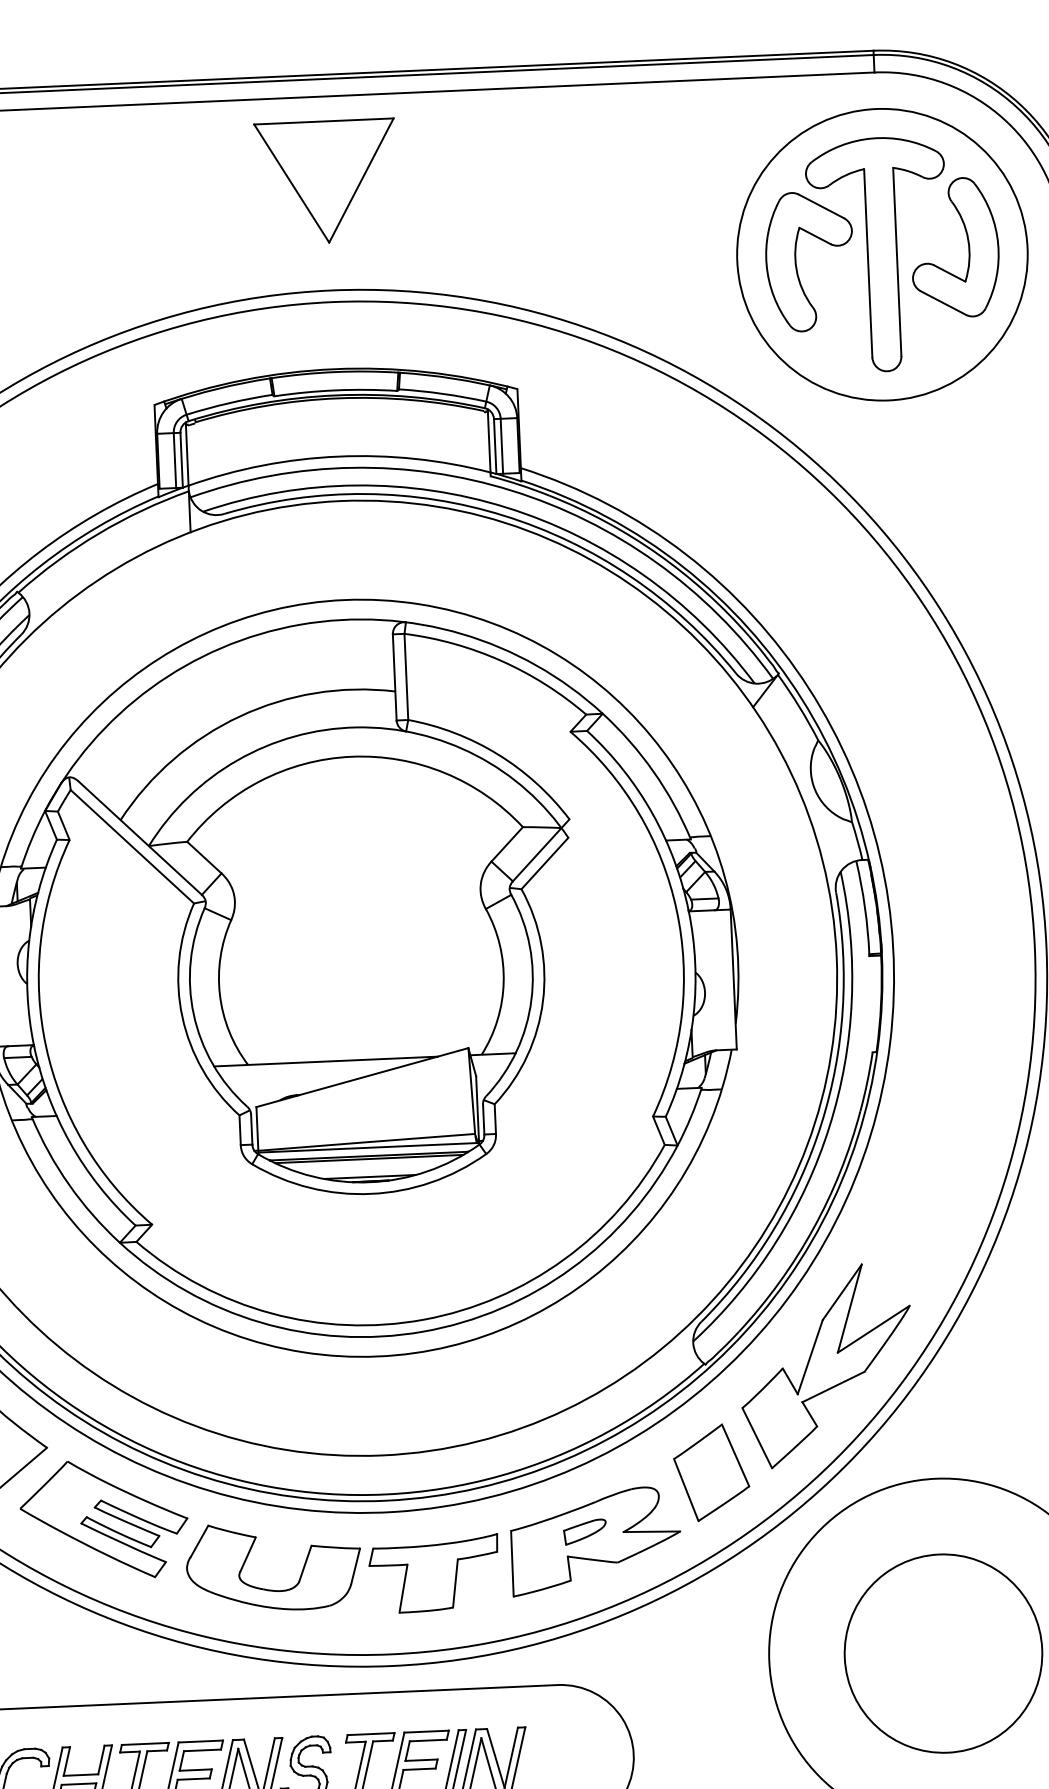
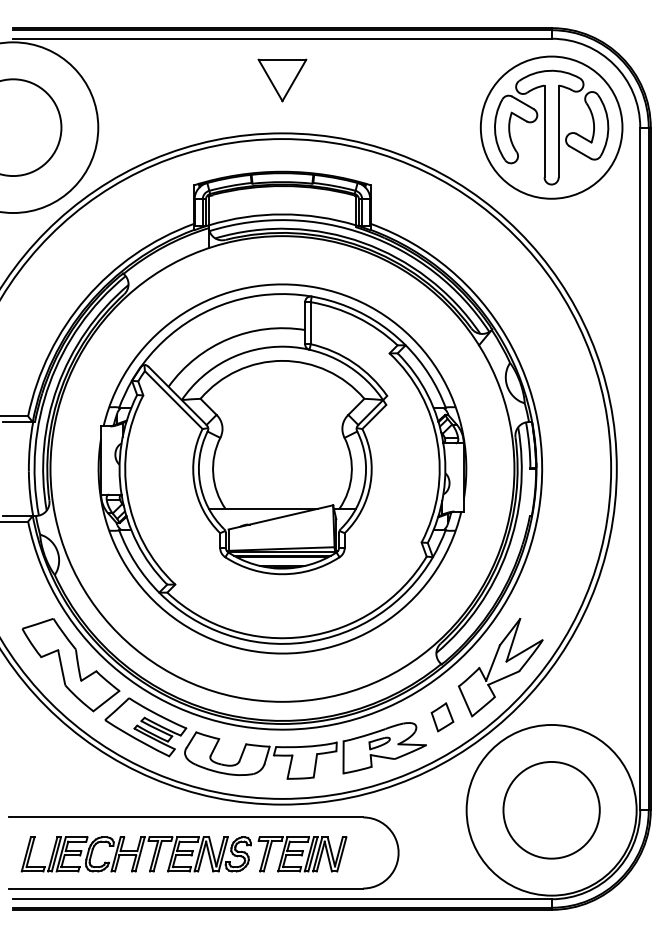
part: (326, 182) -> (282, 80), size x0.7
part: (711, 1473) -> (442, 717), size x0.6

